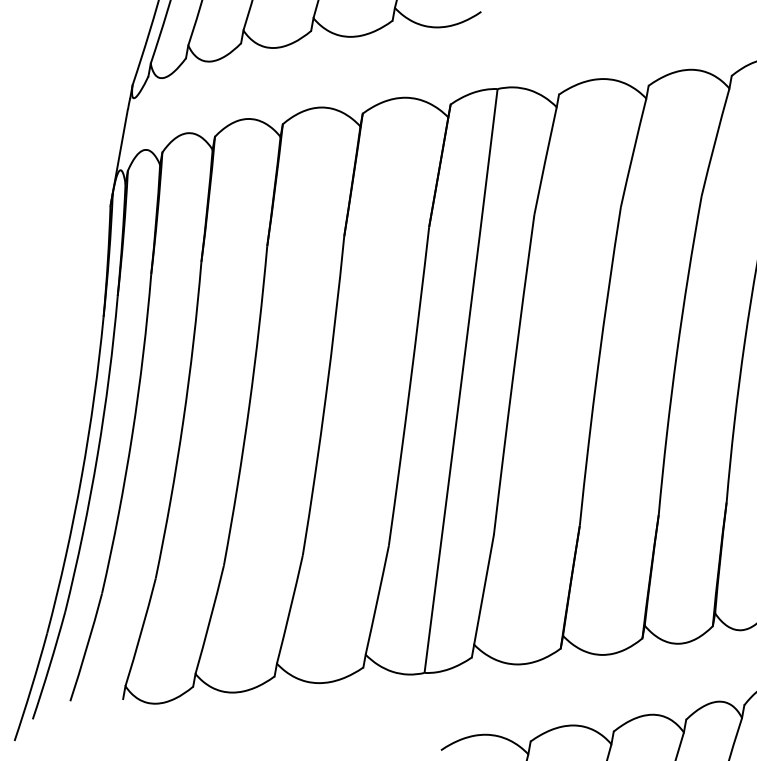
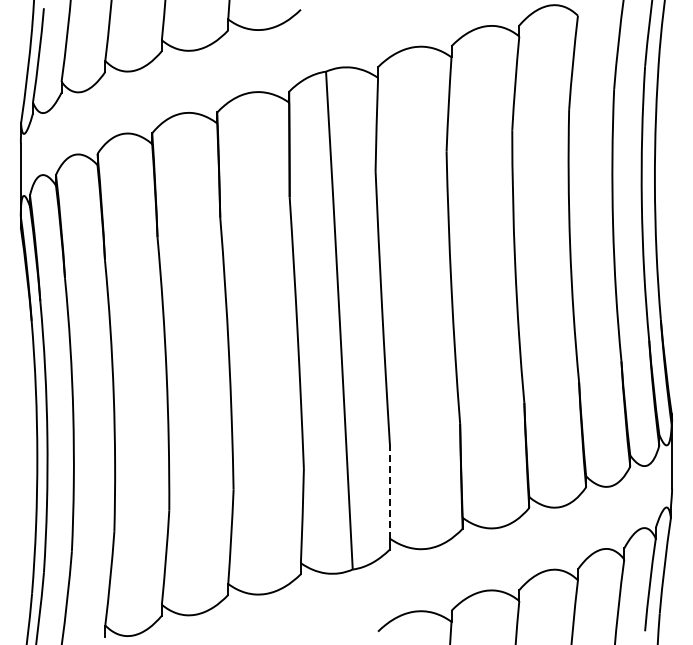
line: (483, 588) -> (389, 490), solid -> dashed

